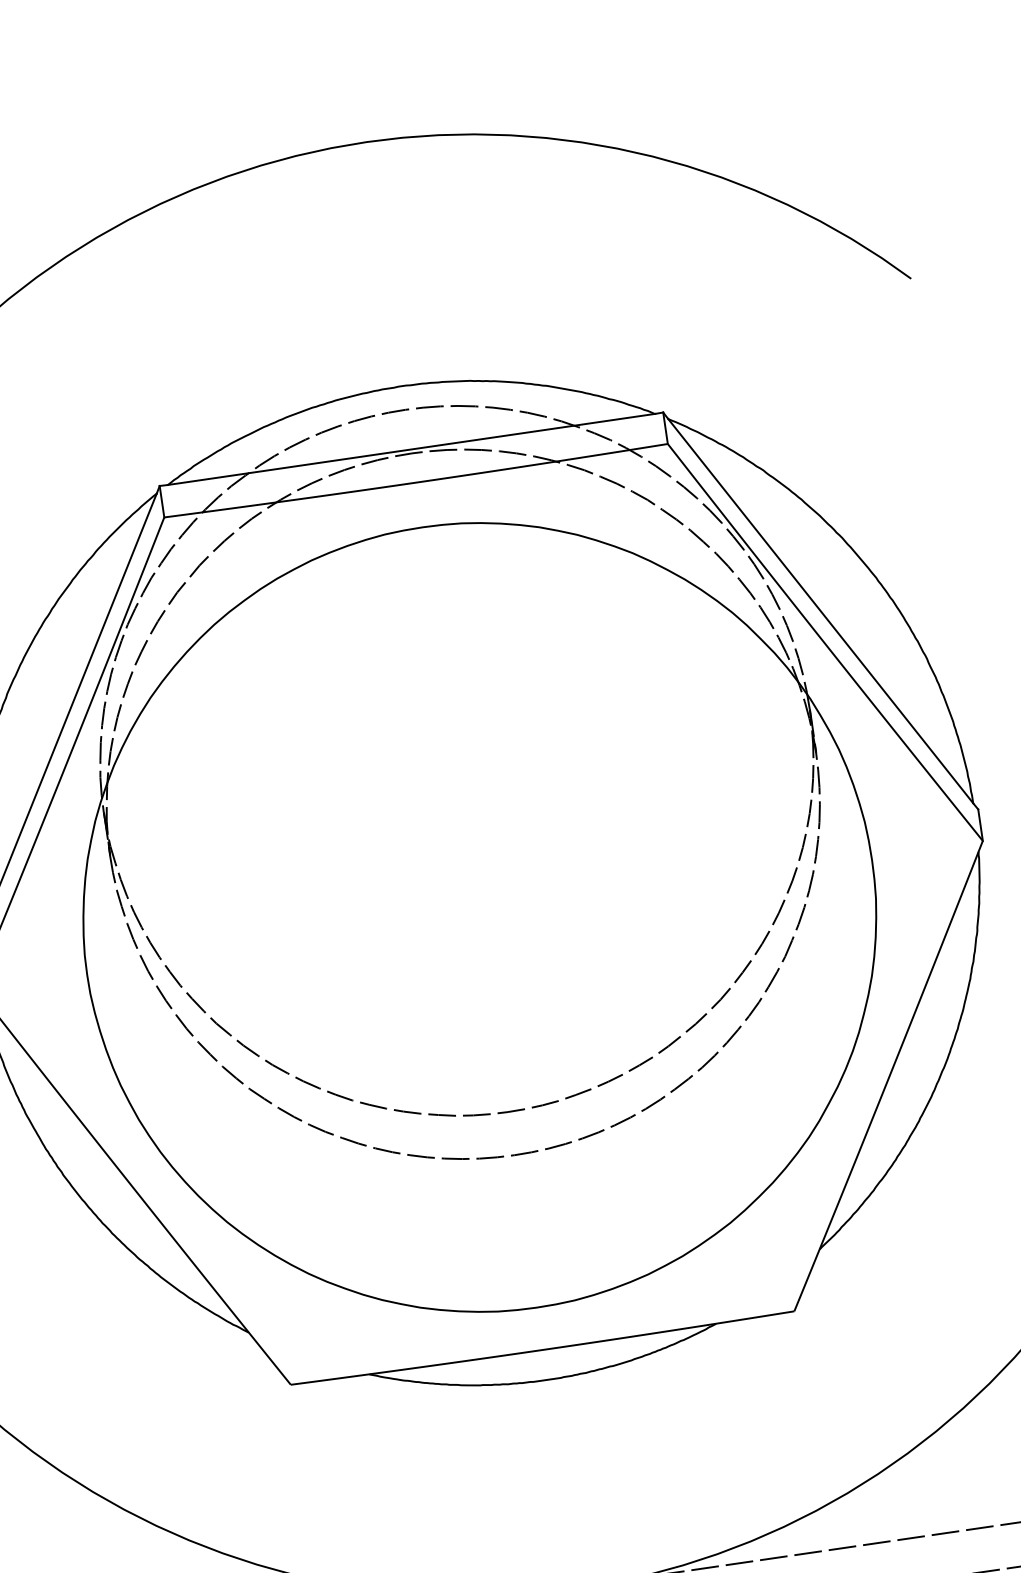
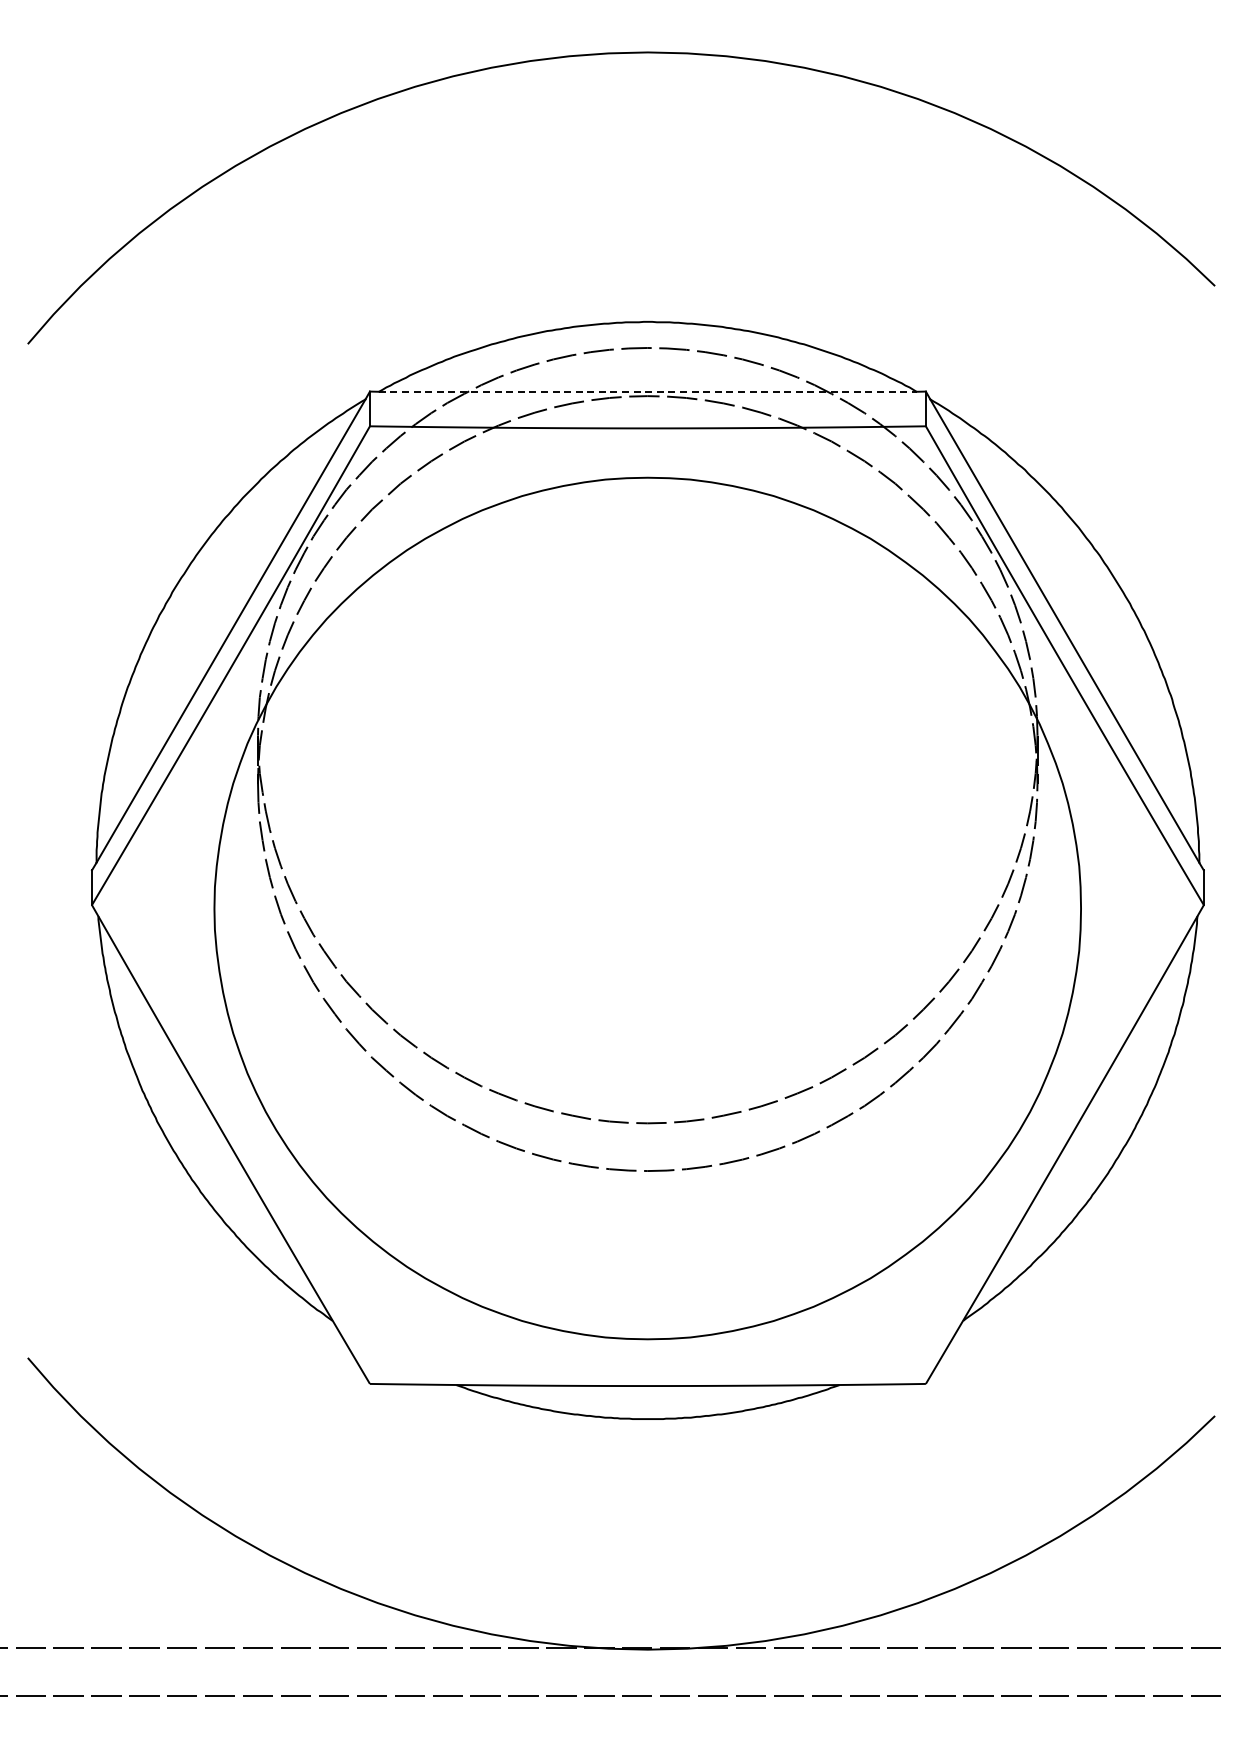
line: (411, 449) -> (648, 391), solid -> dashed

